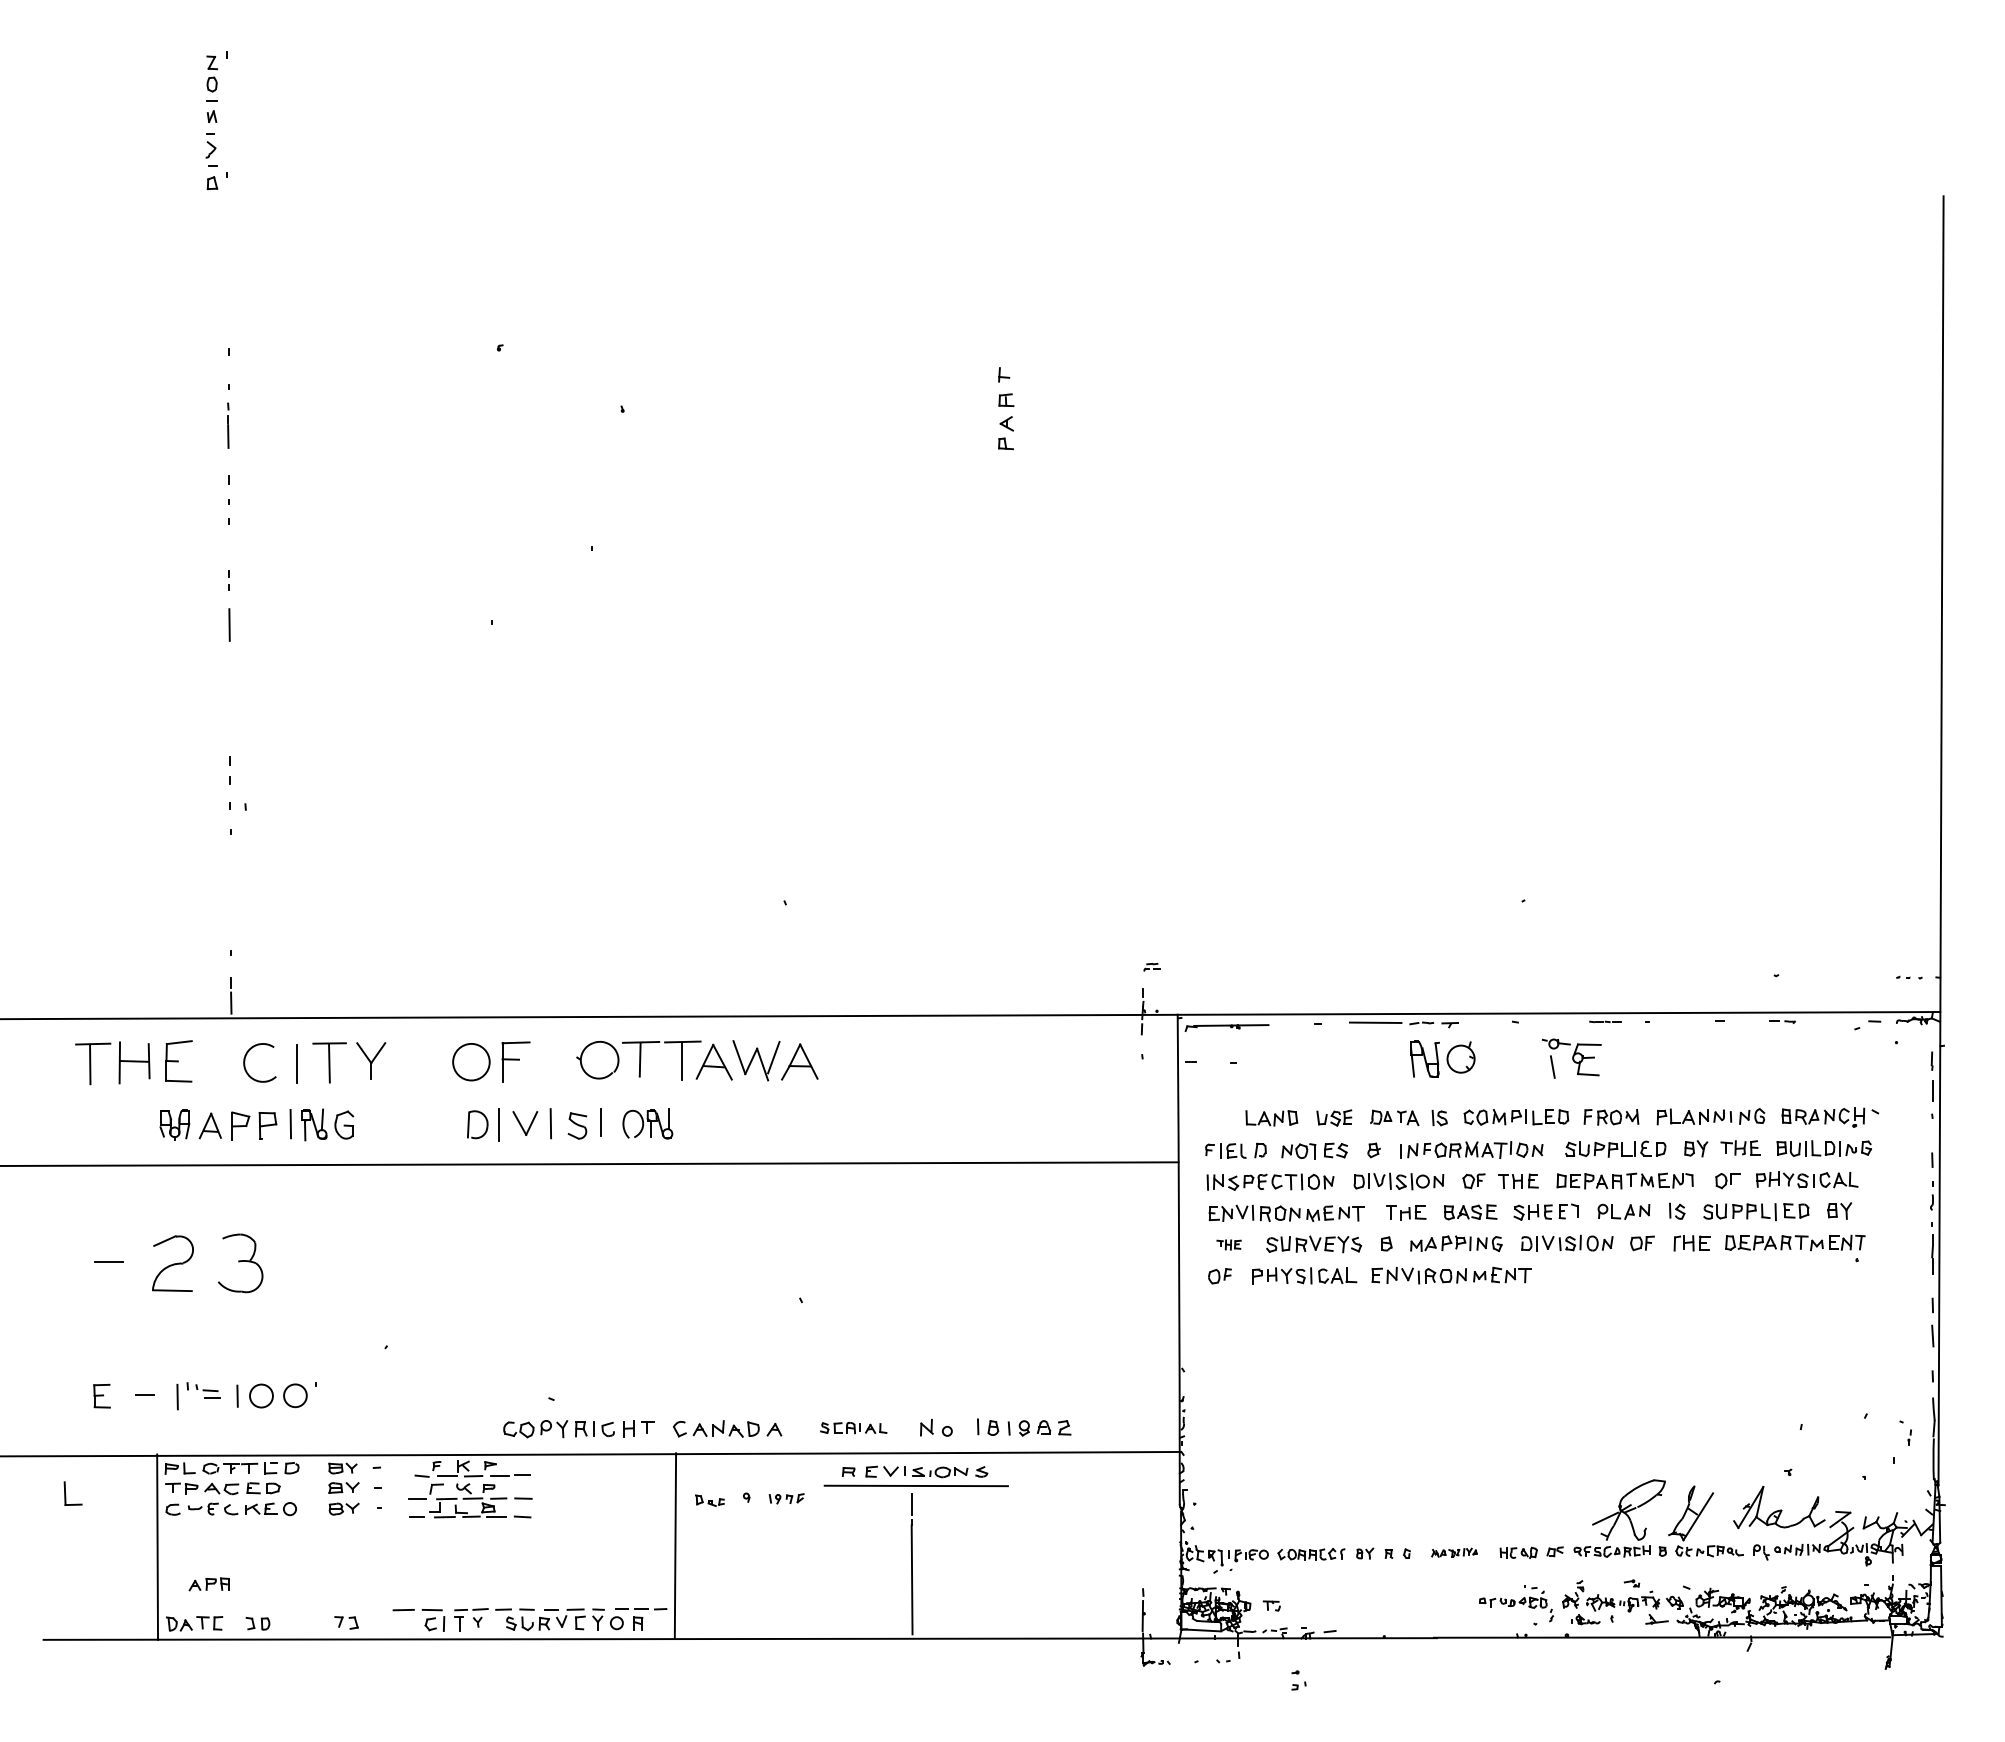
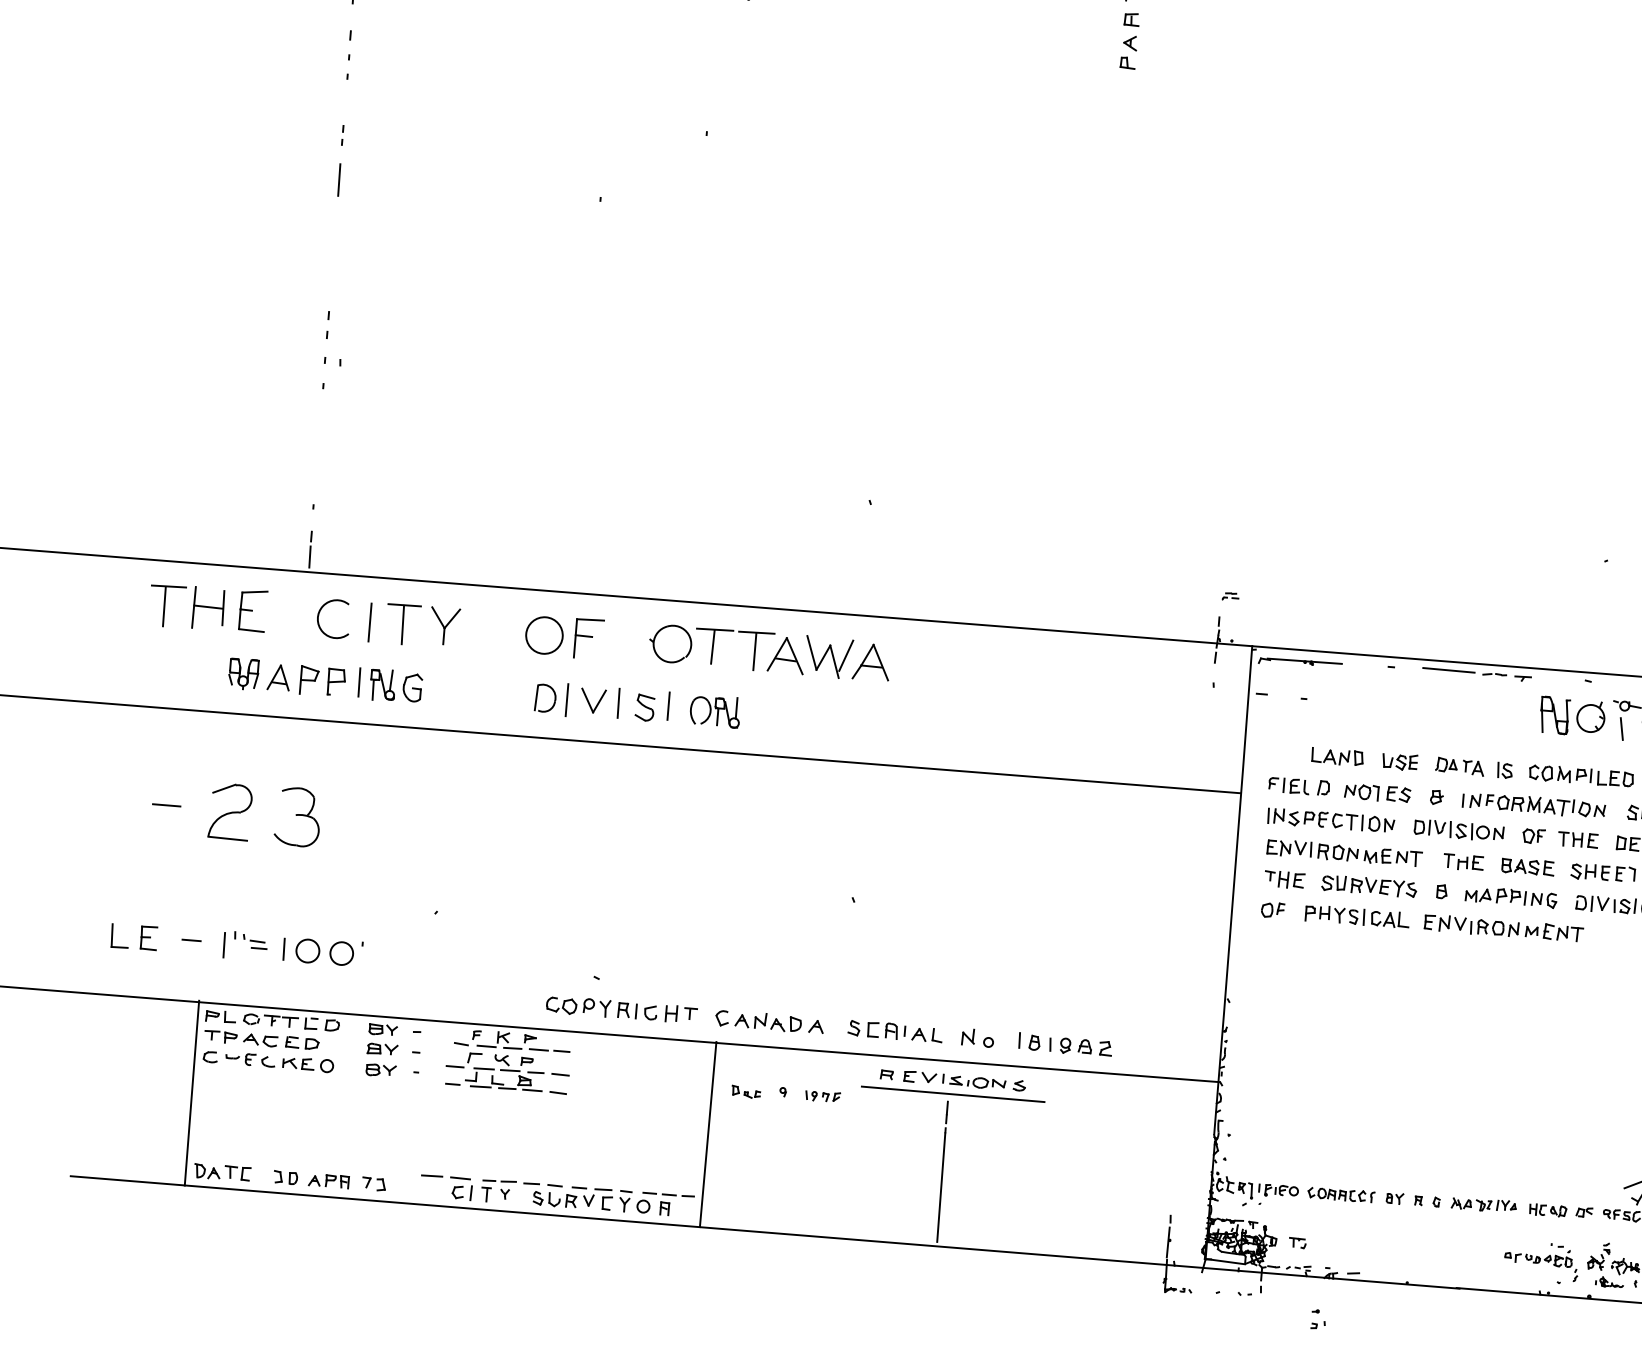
part: (1442, 1058) -> (1572, 716), moved
part: (1228, 1244) -> (1284, 879), size x1.67
part: (853, 1427) -> (895, 1030), size x1.43
part: (66, 1494) -> (113, 936), moved
part: (1454, 1552) -> (1484, 1204), size x1.43
part: (208, 1584) -> (328, 1180), moved

